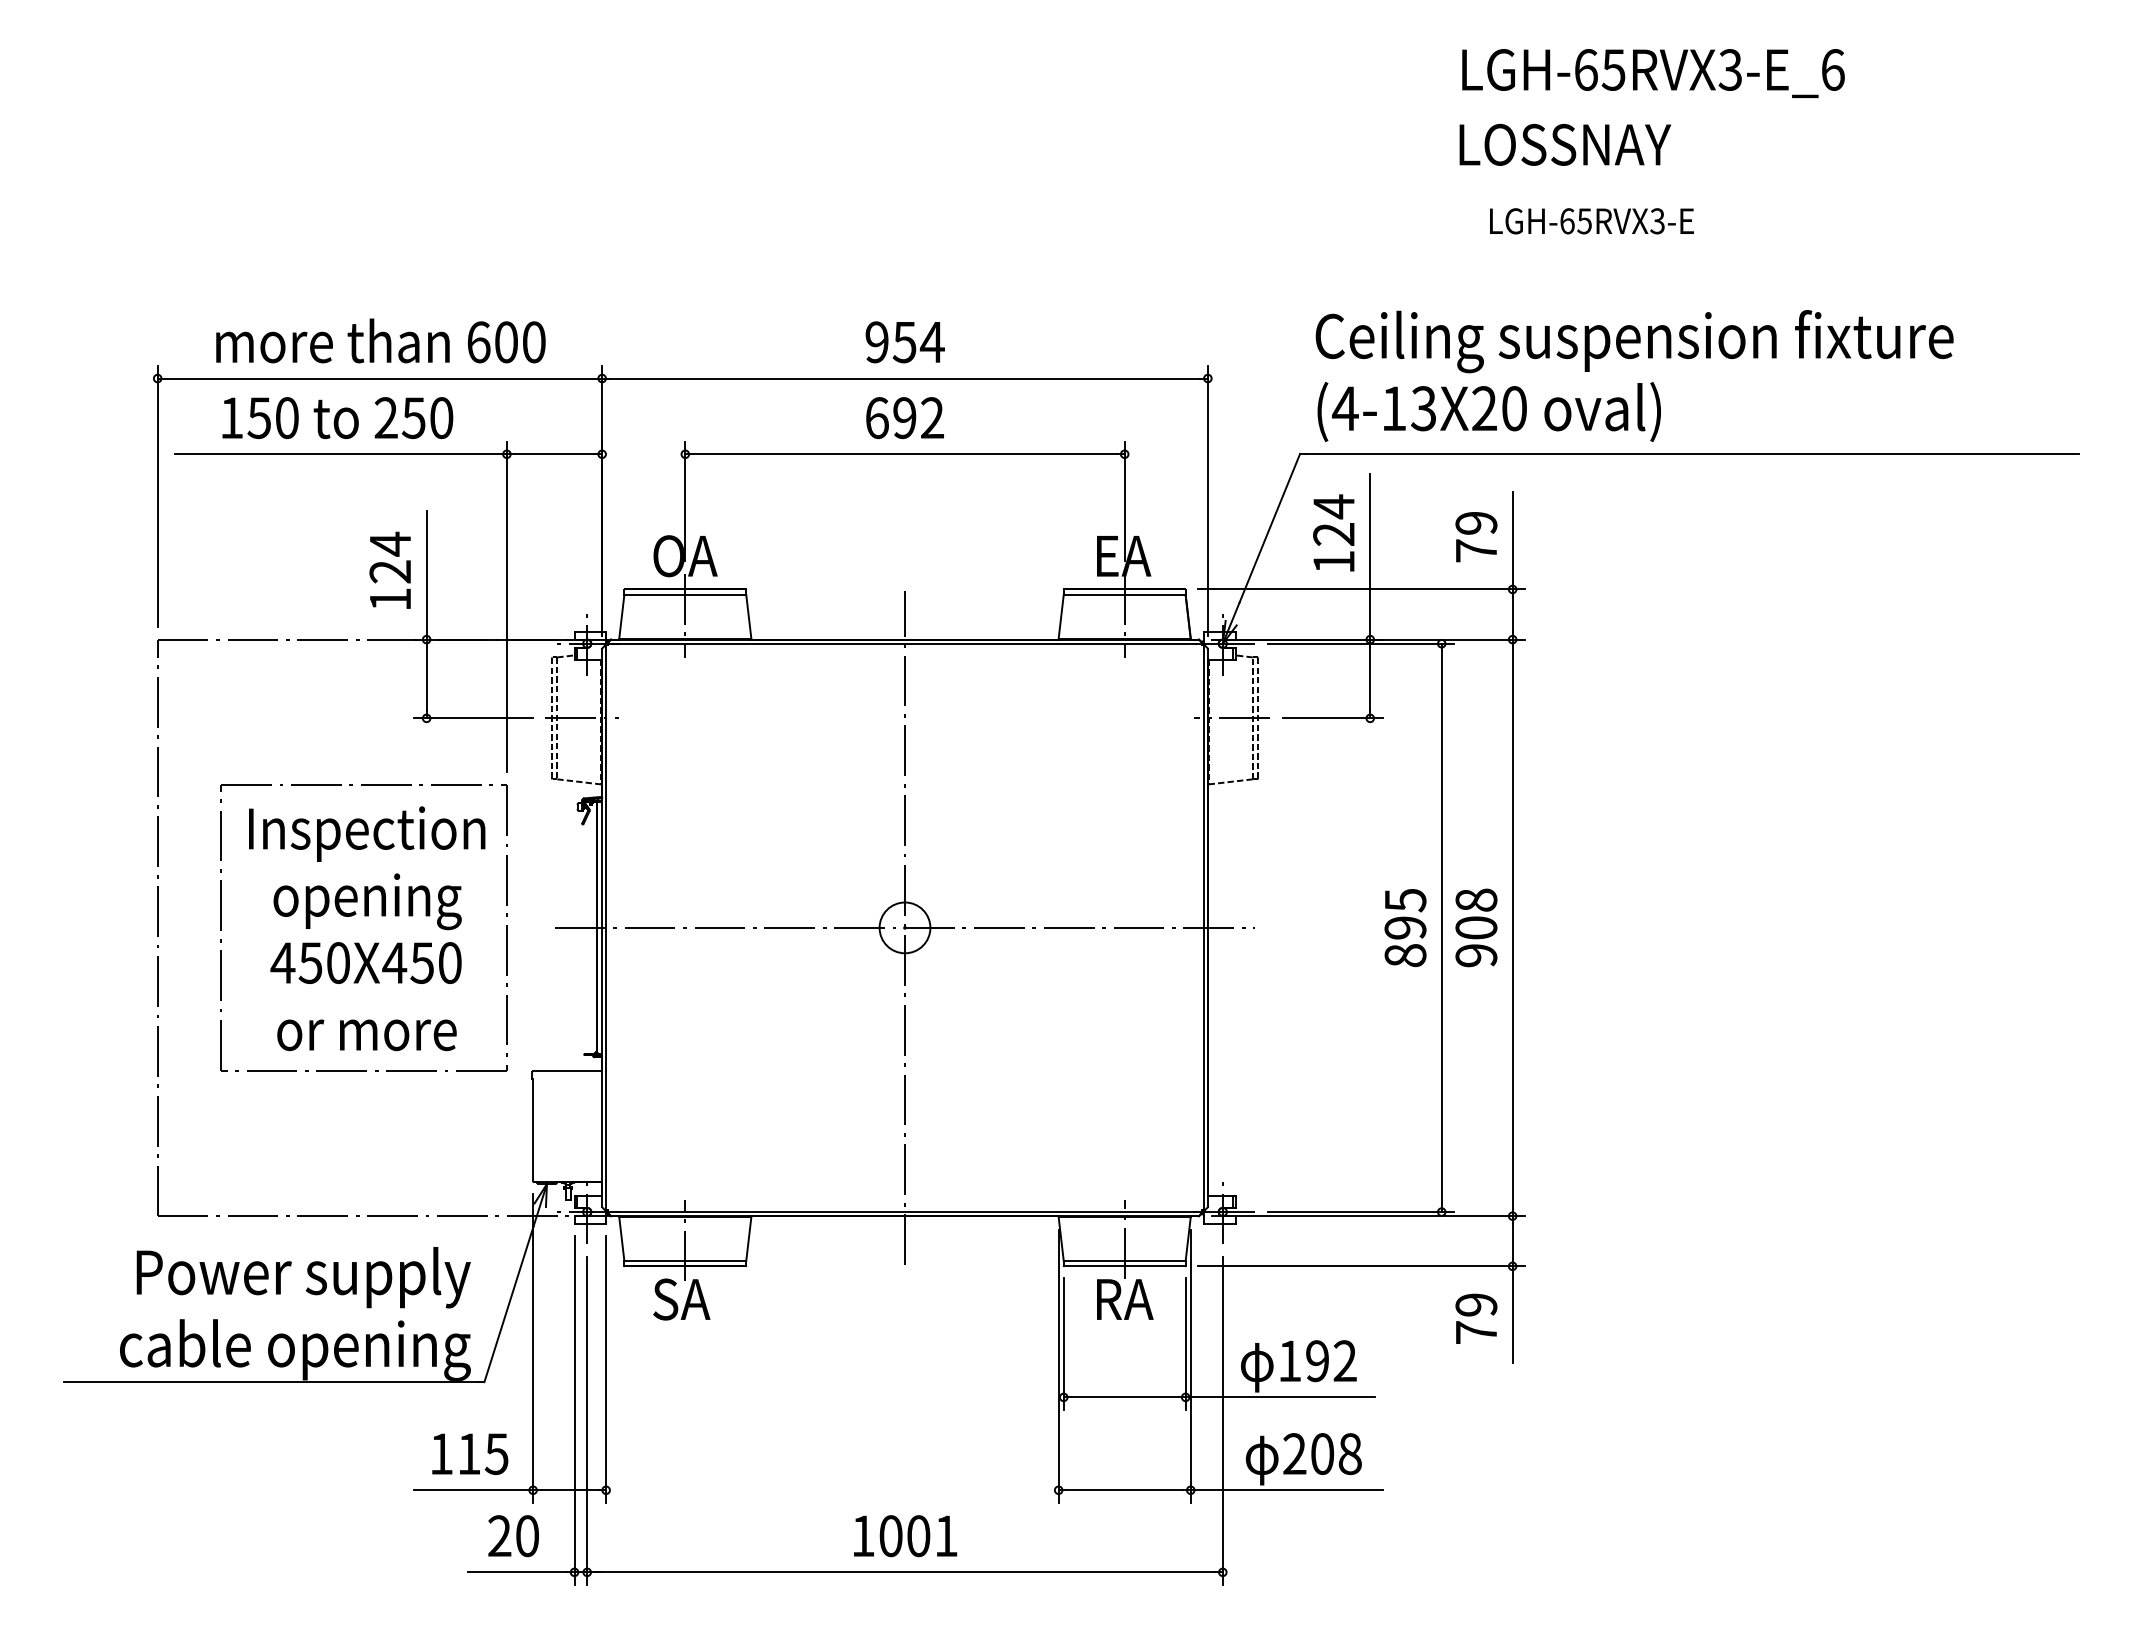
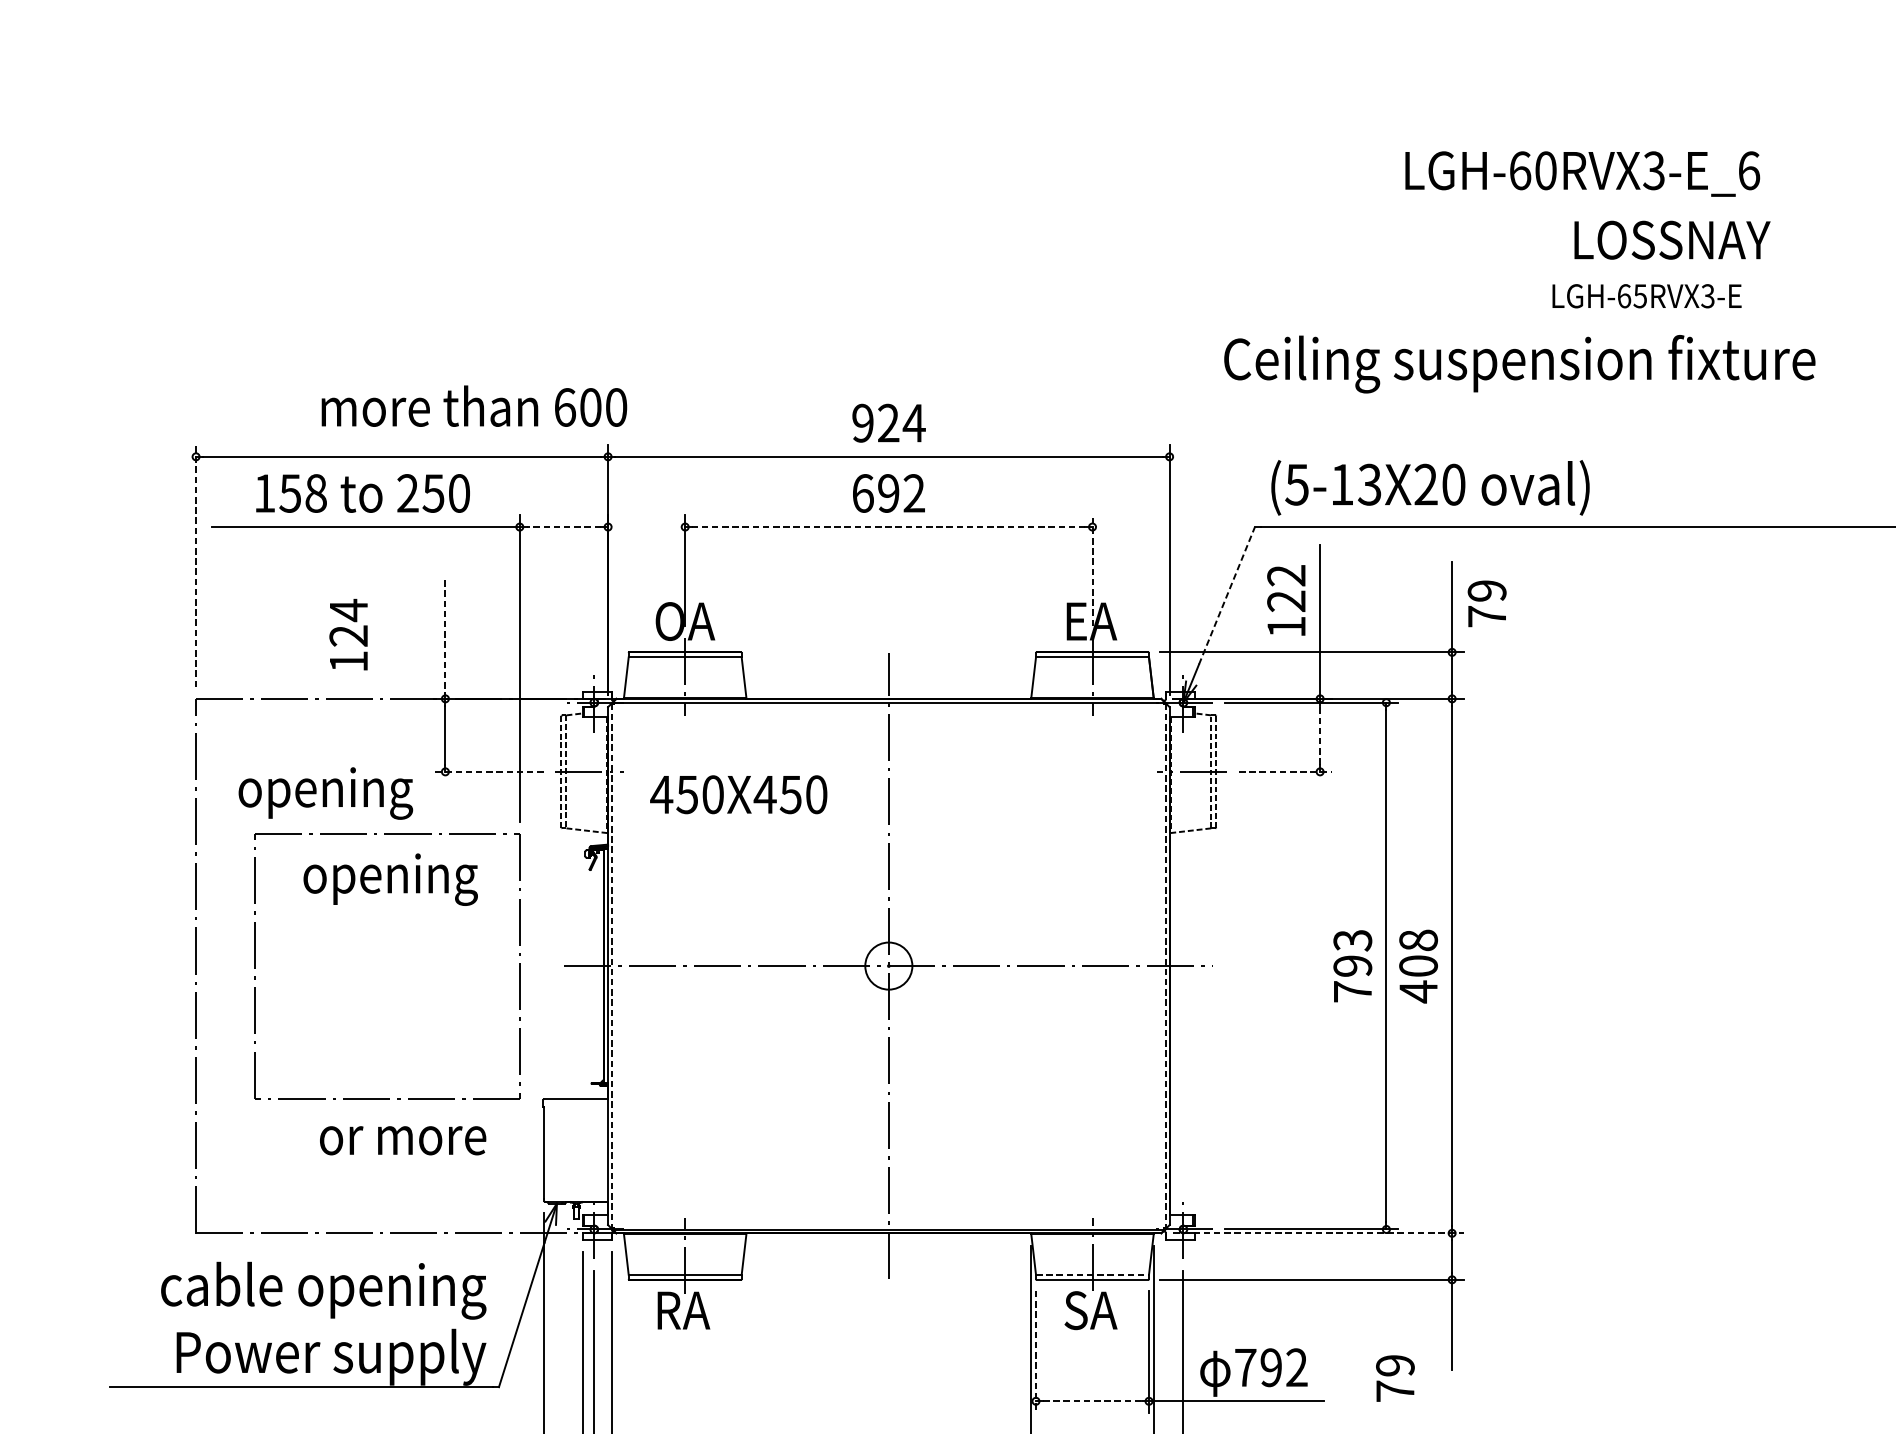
text: (1613, 69) -> (1545, 170), LGH-65RVX3-E_6 -> LGH-60RVX3-E_6
text: (1565, 144) -> (1672, 239), moved
text: (1591, 221) -> (1646, 296), moved
text: (380, 340) -> (474, 405), moved
text: (1634, 341) -> (1519, 364), moved
text: (904, 342) -> (888, 423), 954 -> 924
text: (1345, 408) -> (1297, 484), (4-13X20 -> (5-13X20
text: (286, 417) -> (315, 492), 150 -> 158
line: (554, 454) -> (563, 527), solid -> dashed
line: (904, 454) -> (888, 527), solid -> dashed
line: (157, 496) -> (195, 566), solid -> dashed
line: (1124, 501) -> (1092, 570), solid -> dashed
text: (1333, 506) -> (1286, 575), 124 -> 122
line: (1269, 528) -> (1226, 595), solid -> dashed
text: (1476, 537) -> (1487, 604), moved
text: (389, 569) -> (347, 633), moved
line: (426, 575) -> (445, 639), solid -> dashed
line: (1370, 679) -> (1320, 735), solid -> dashed
line: (472, 718) -> (487, 771), solid -> dashed
line: (1333, 718) -> (1286, 771), solid -> dashed
text: (367, 834) -> (390, 879), Inspection -> opening
text: (367, 901) -> (325, 793), moved
line: (606, 927) -> (612, 965), solid -> dashed
line: (1203, 927) -> (1165, 965), solid -> dashed
text: (1405, 928) -> (1352, 966), 895 -> 793
text: (1476, 955) -> (1418, 991), 908 -> 408
text: (365, 962) -> (738, 794), moved
text: (366, 1035) -> (402, 1140), moved
line: (1368, 1216) -> (1318, 1233), solid -> dashed
line: (1124, 1260) -> (1092, 1274), solid -> dashed
text: (295, 1278) -> (323, 1291), Power supply -> cable opening
text: (682, 1299) -> (682, 1310), SA -> RA
text: (1123, 1299) -> (1091, 1310), RA -> SA
text: (1476, 1318) -> (1395, 1378), moved
line: (1063, 1344) -> (1035, 1352), solid -> dashed
text: (295, 1349) -> (323, 1356), cable opening -> Power supply
text: (1289, 1360) -> (1245, 1367), 192 -> 792
line: (1125, 1397) -> (1093, 1401), solid -> dashed

